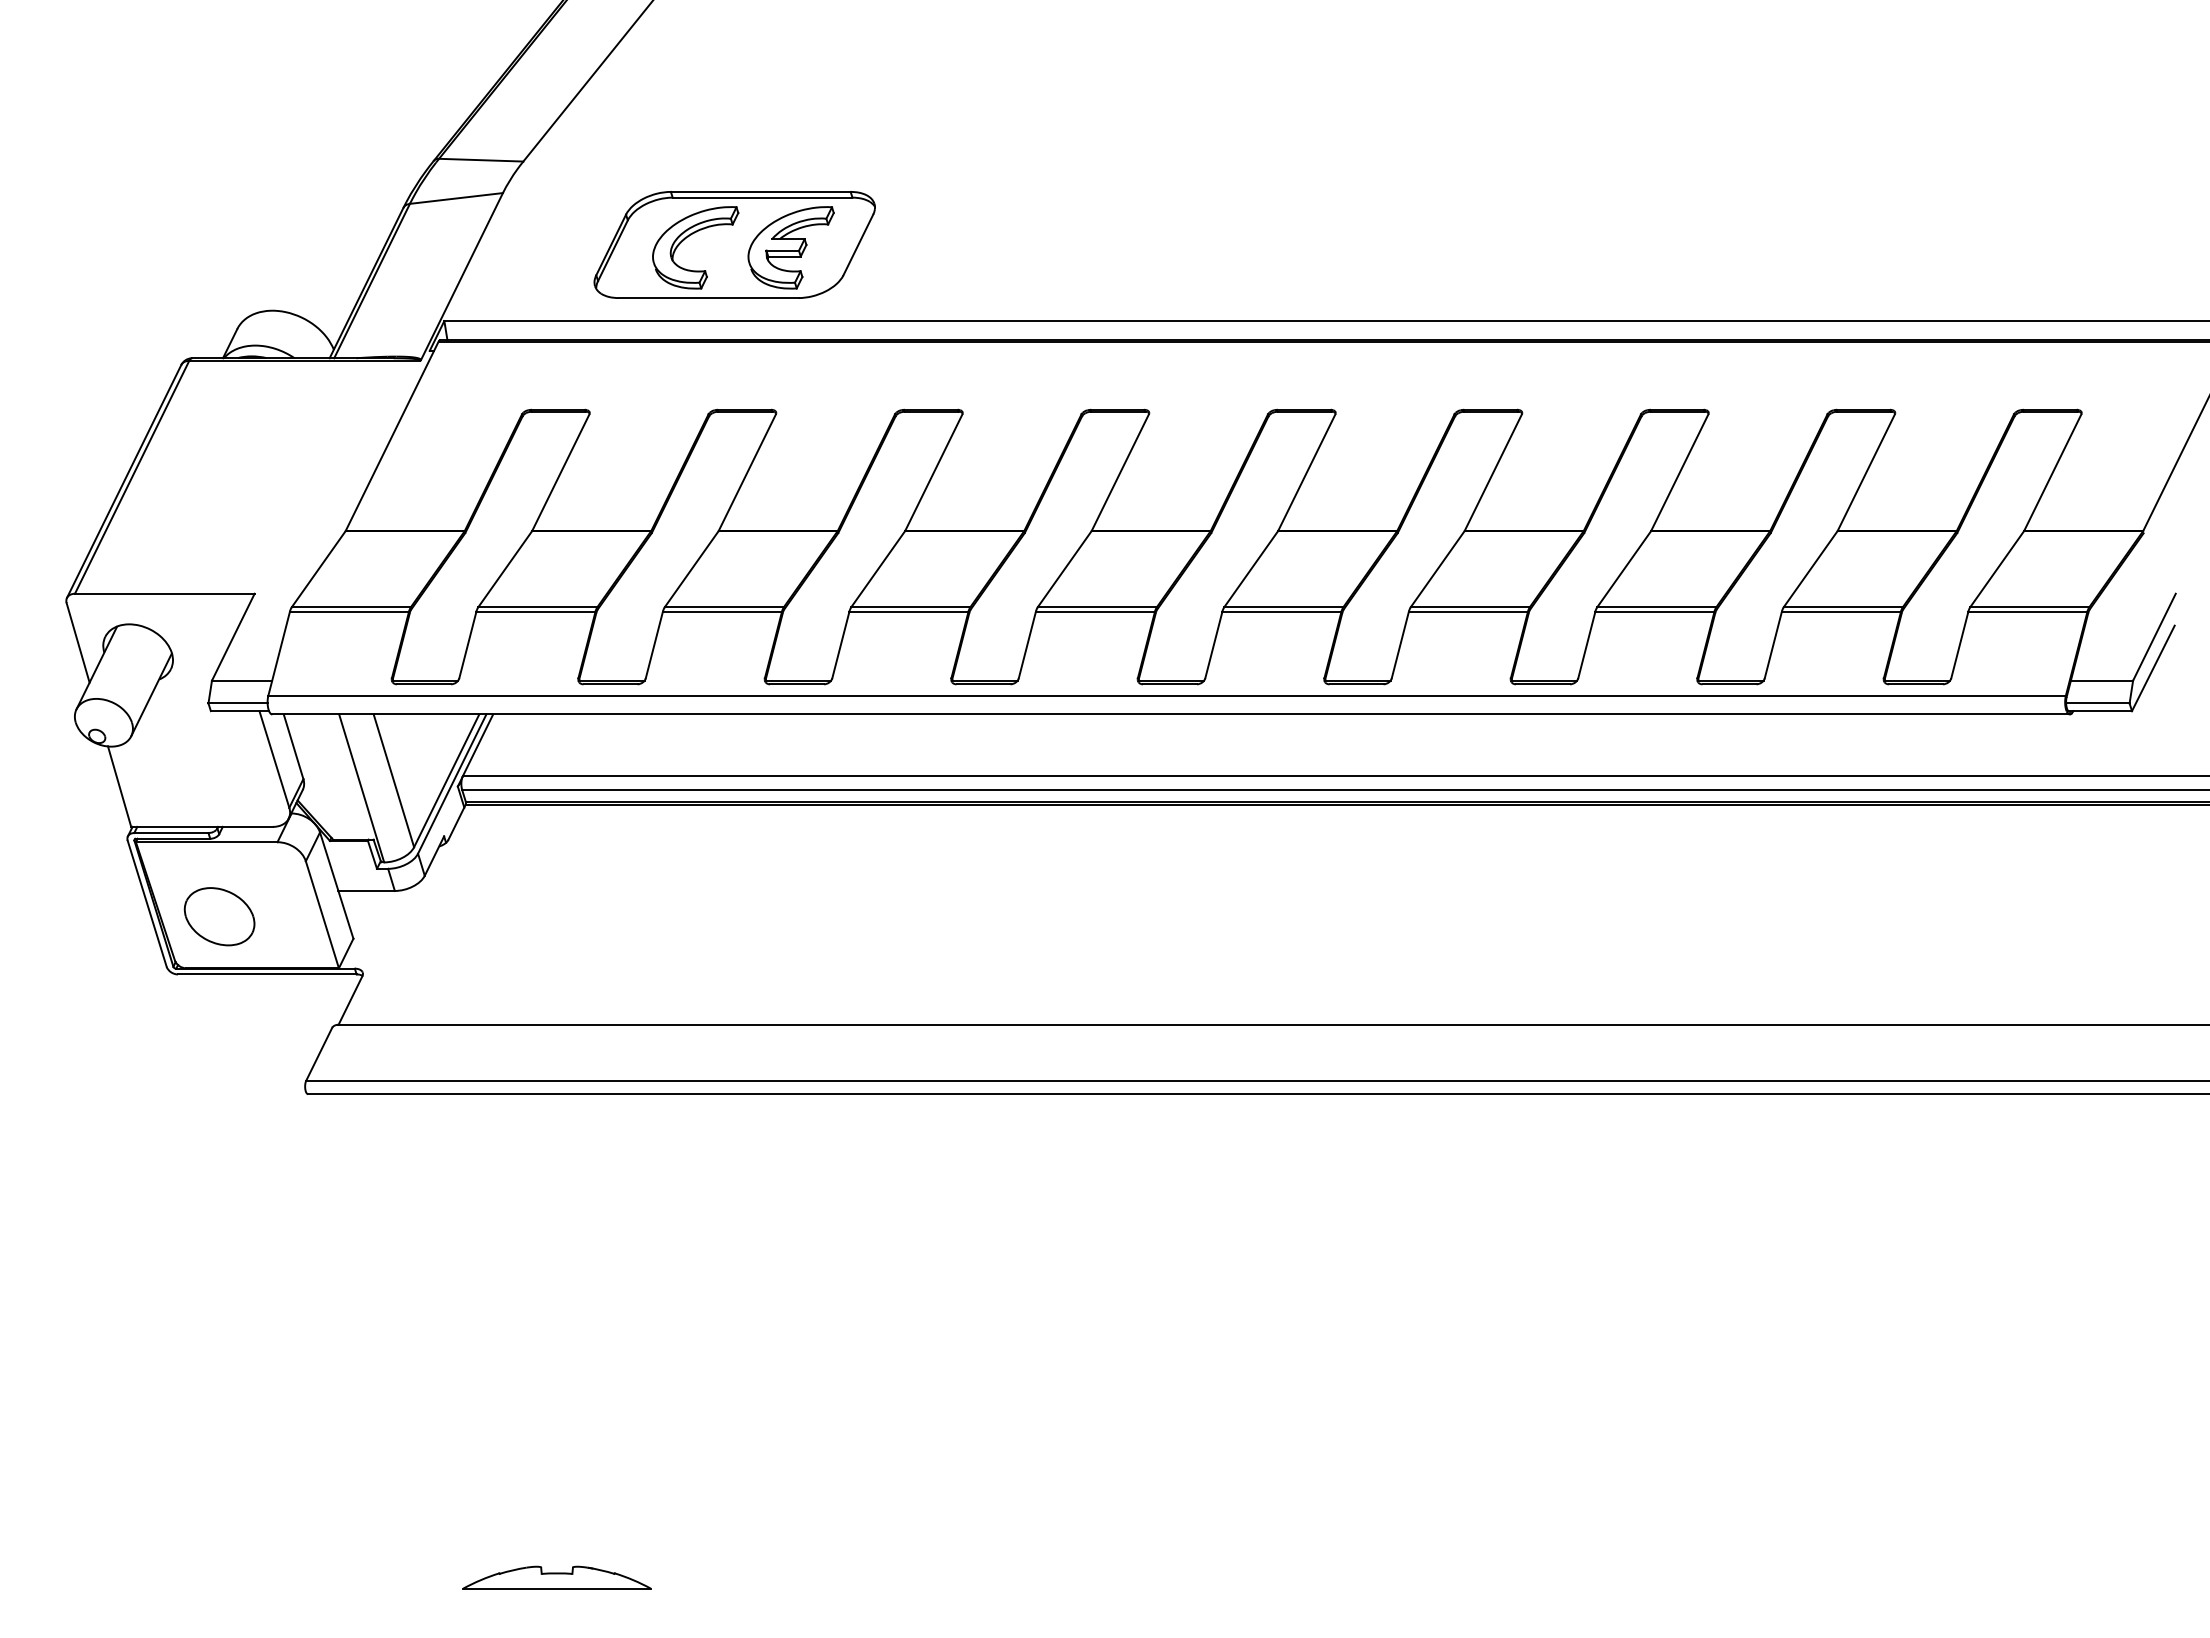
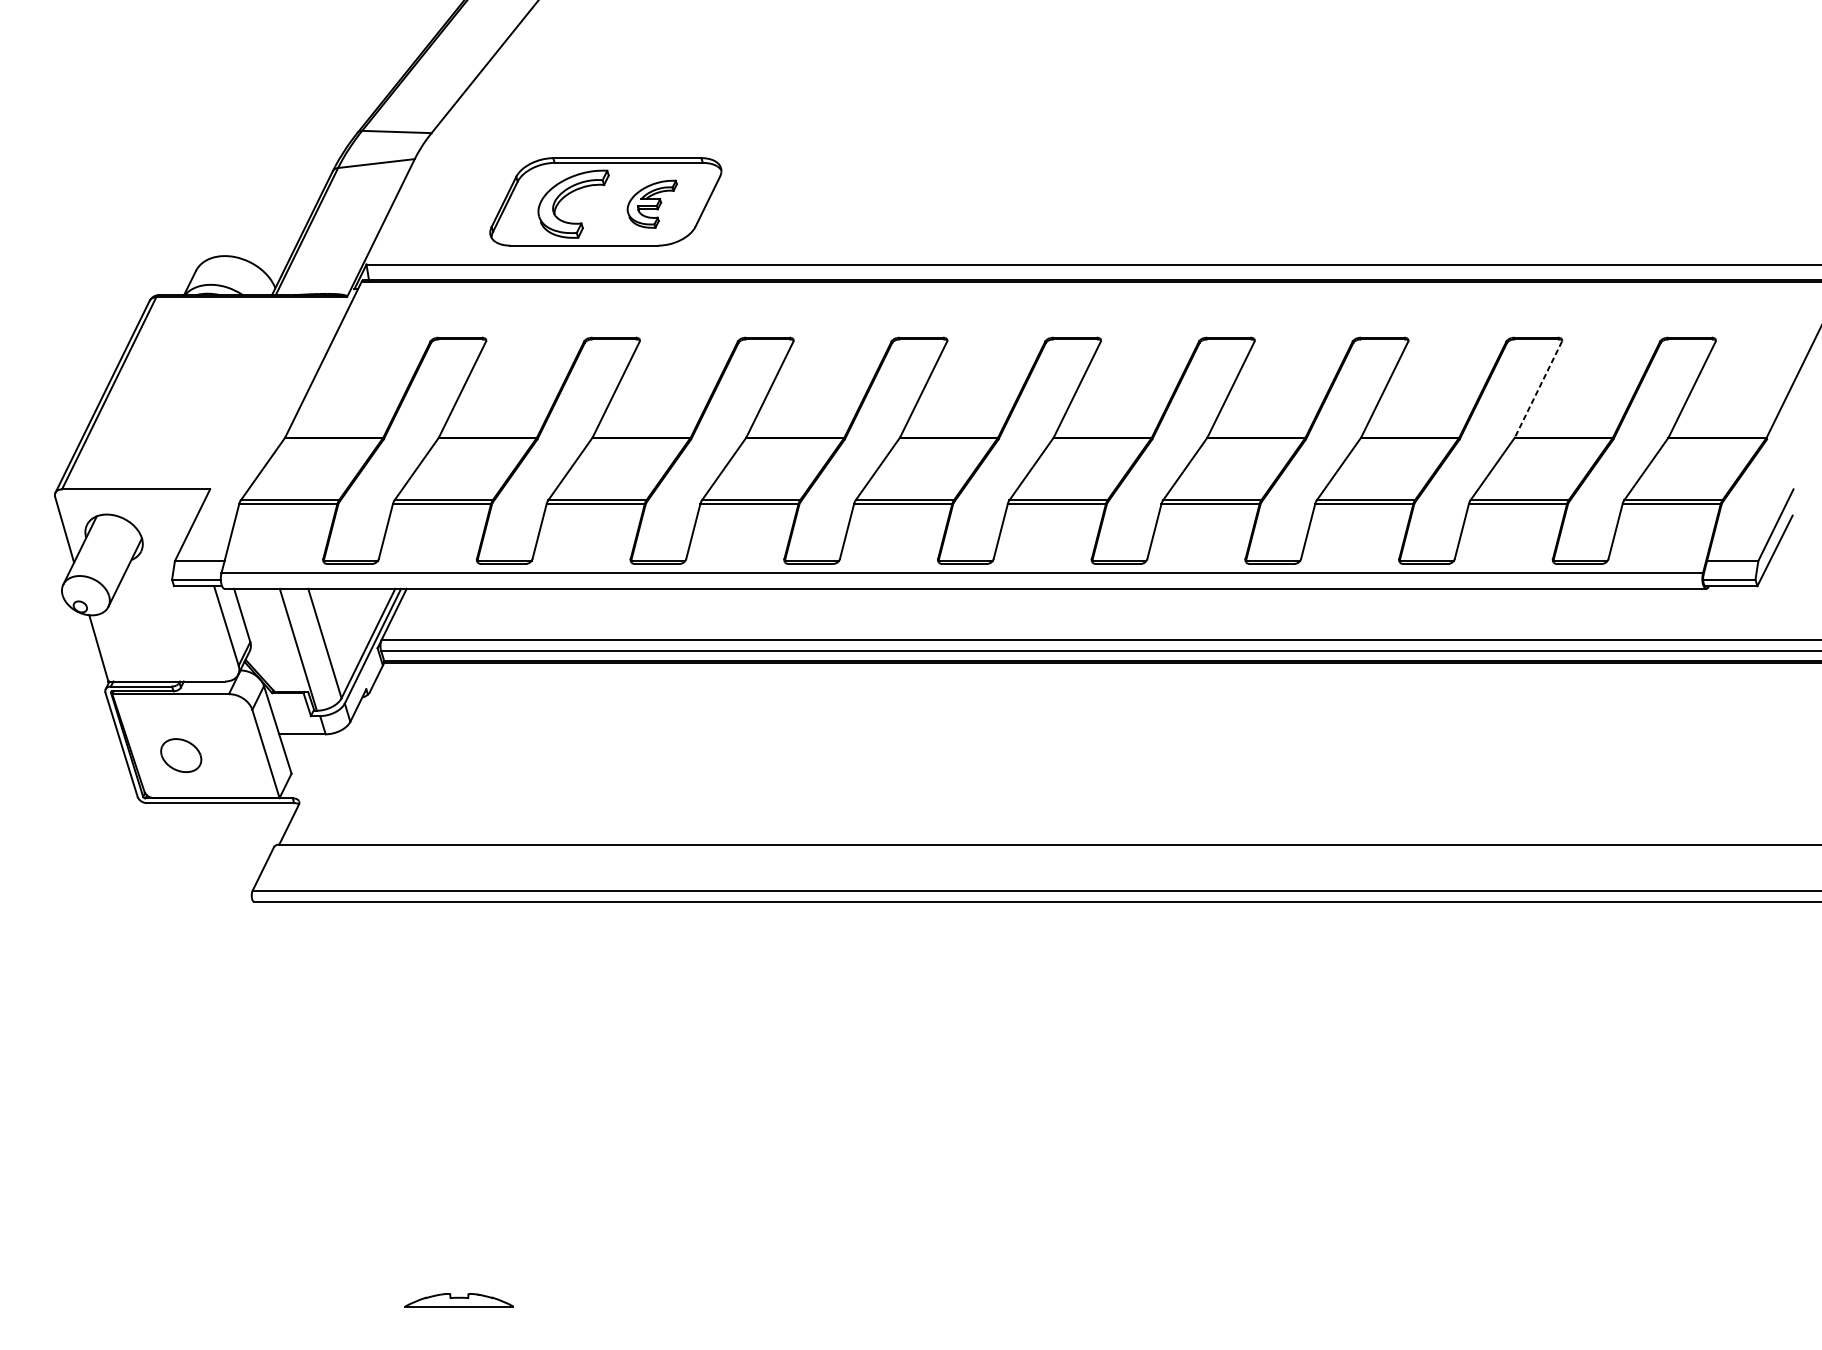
part: (790, 247) -> (651, 203), size x0.7
line: (1866, 472) -> (1538, 389), solid -> dashed
part: (219, 916) -> (181, 755), size x0.7
part: (556, 1577) -> (458, 1300), size x0.7

